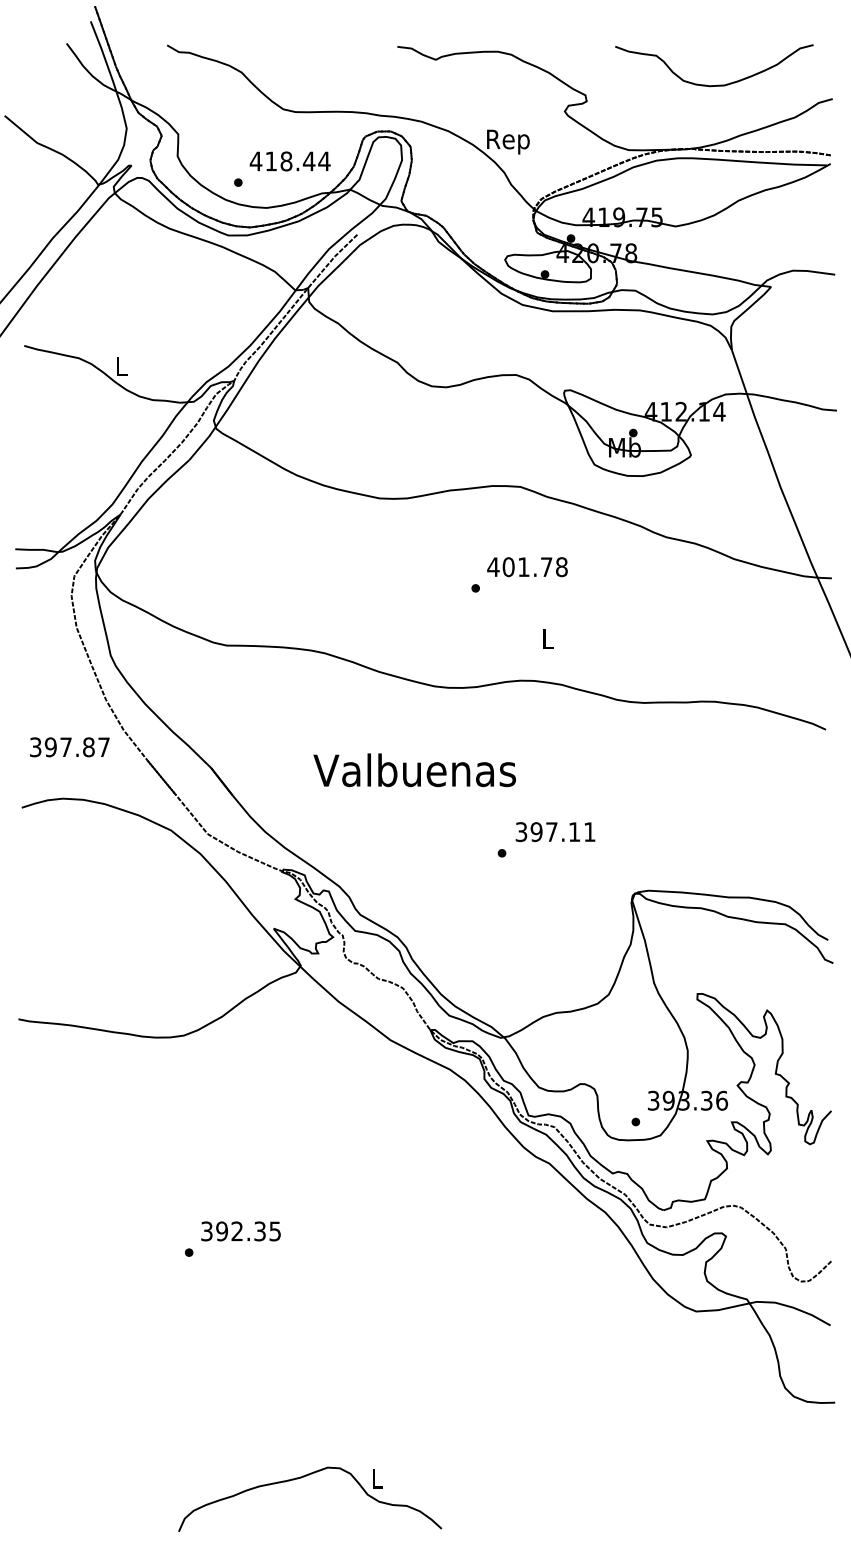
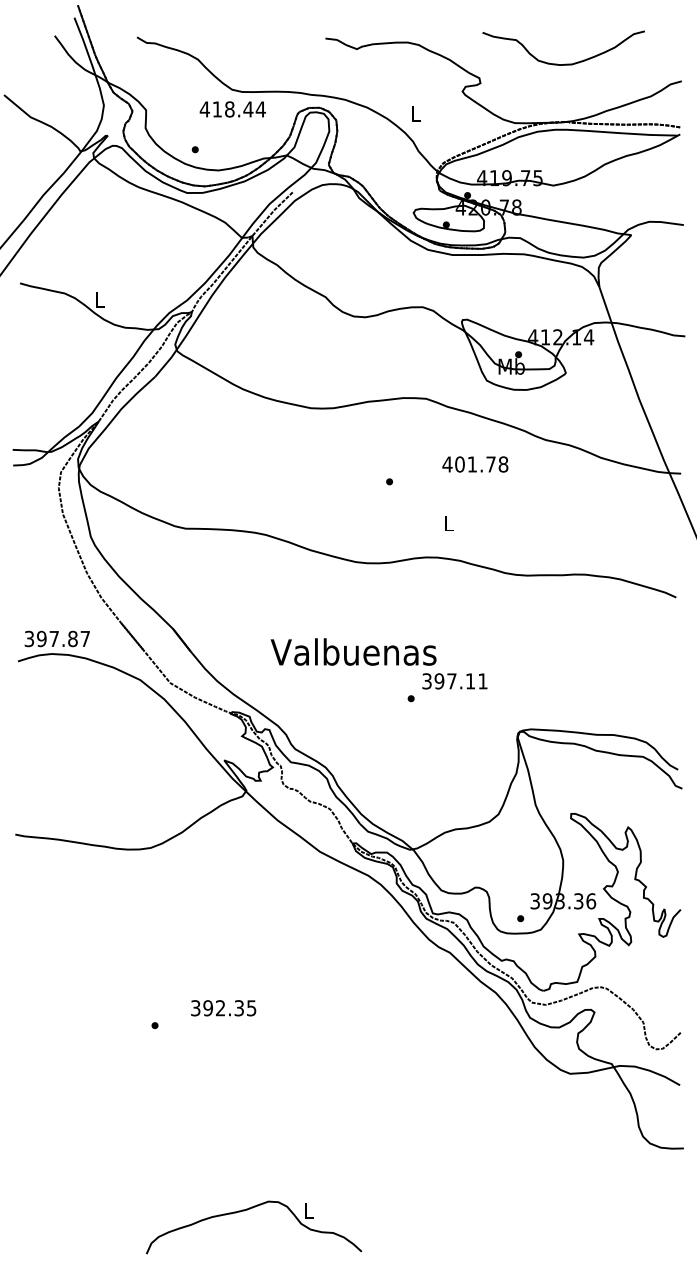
curve: (717, 84) -> (566, 63), moved
text: (508, 141) -> (416, 116), Rep -> L
text: (289, 161) -> (232, 109), moved
text: (527, 567) -> (475, 464), moved
text: (69, 747) -> (57, 639), moved
text: (414, 770) -> (353, 652), moved
text: (240, 1231) -> (223, 1008), moved

